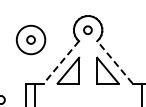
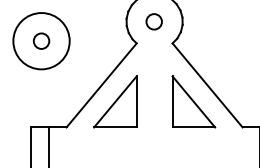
line: (61, 62) -> (101, 85), dashed -> solid
line: (114, 62) -> (206, 85), dashed -> solid

